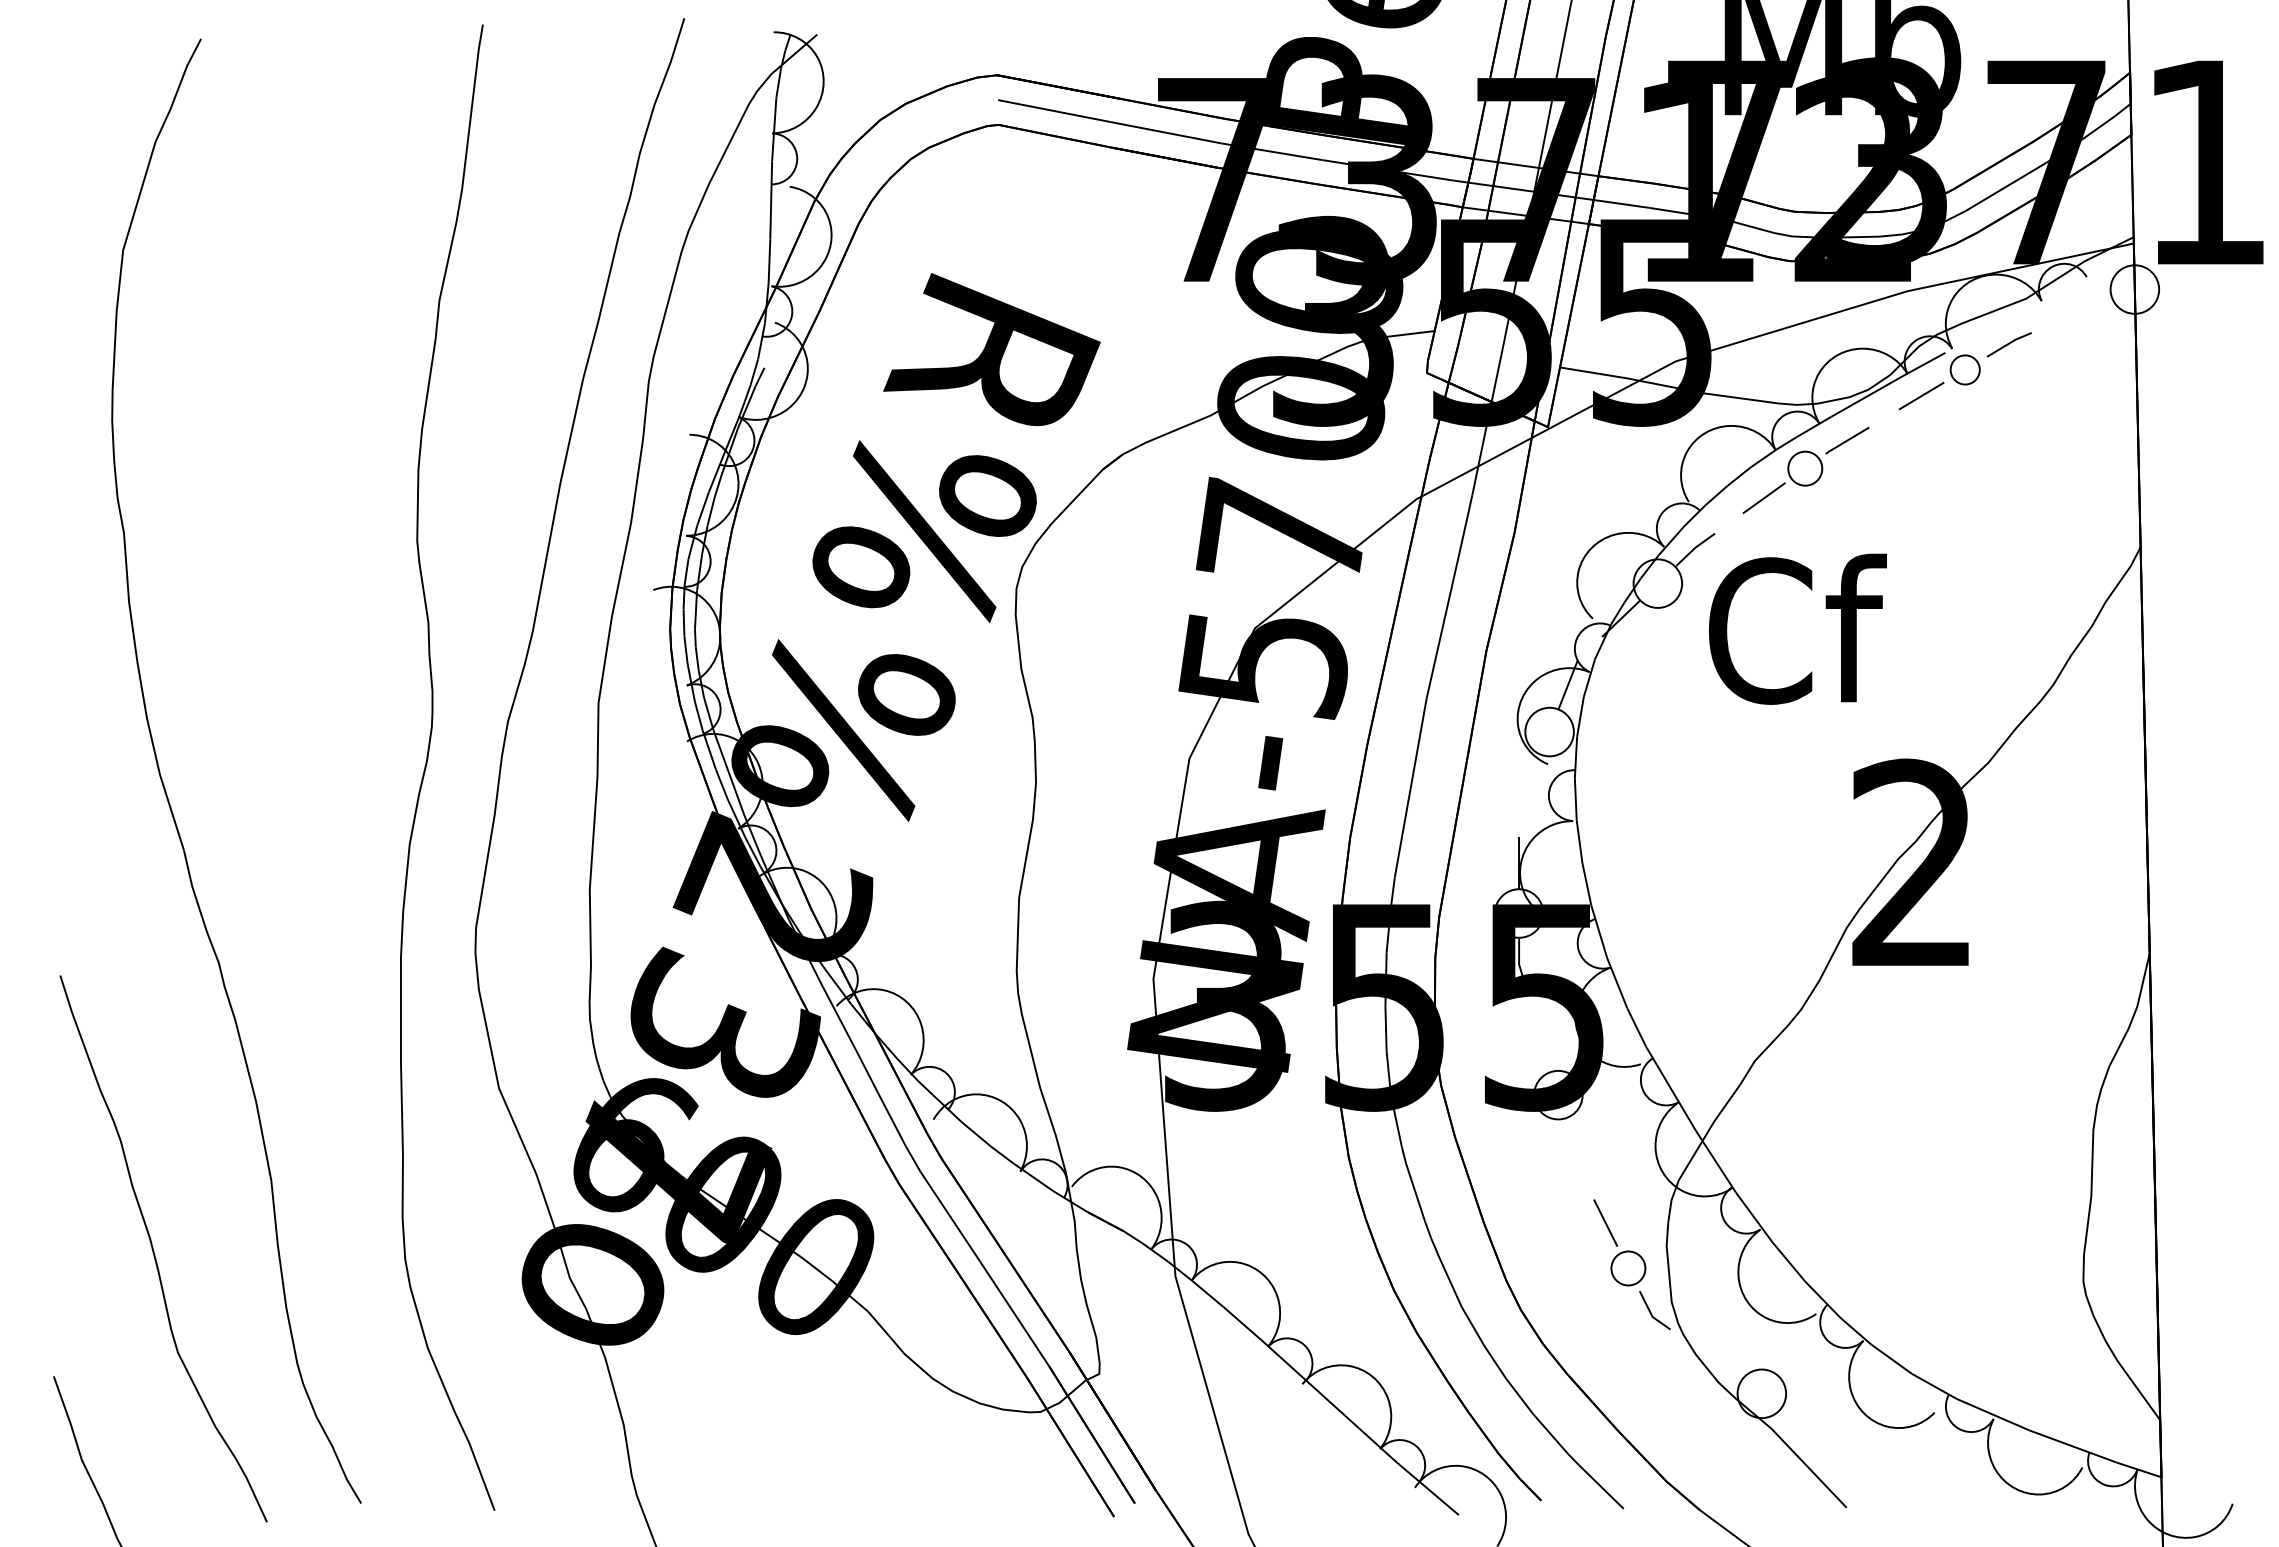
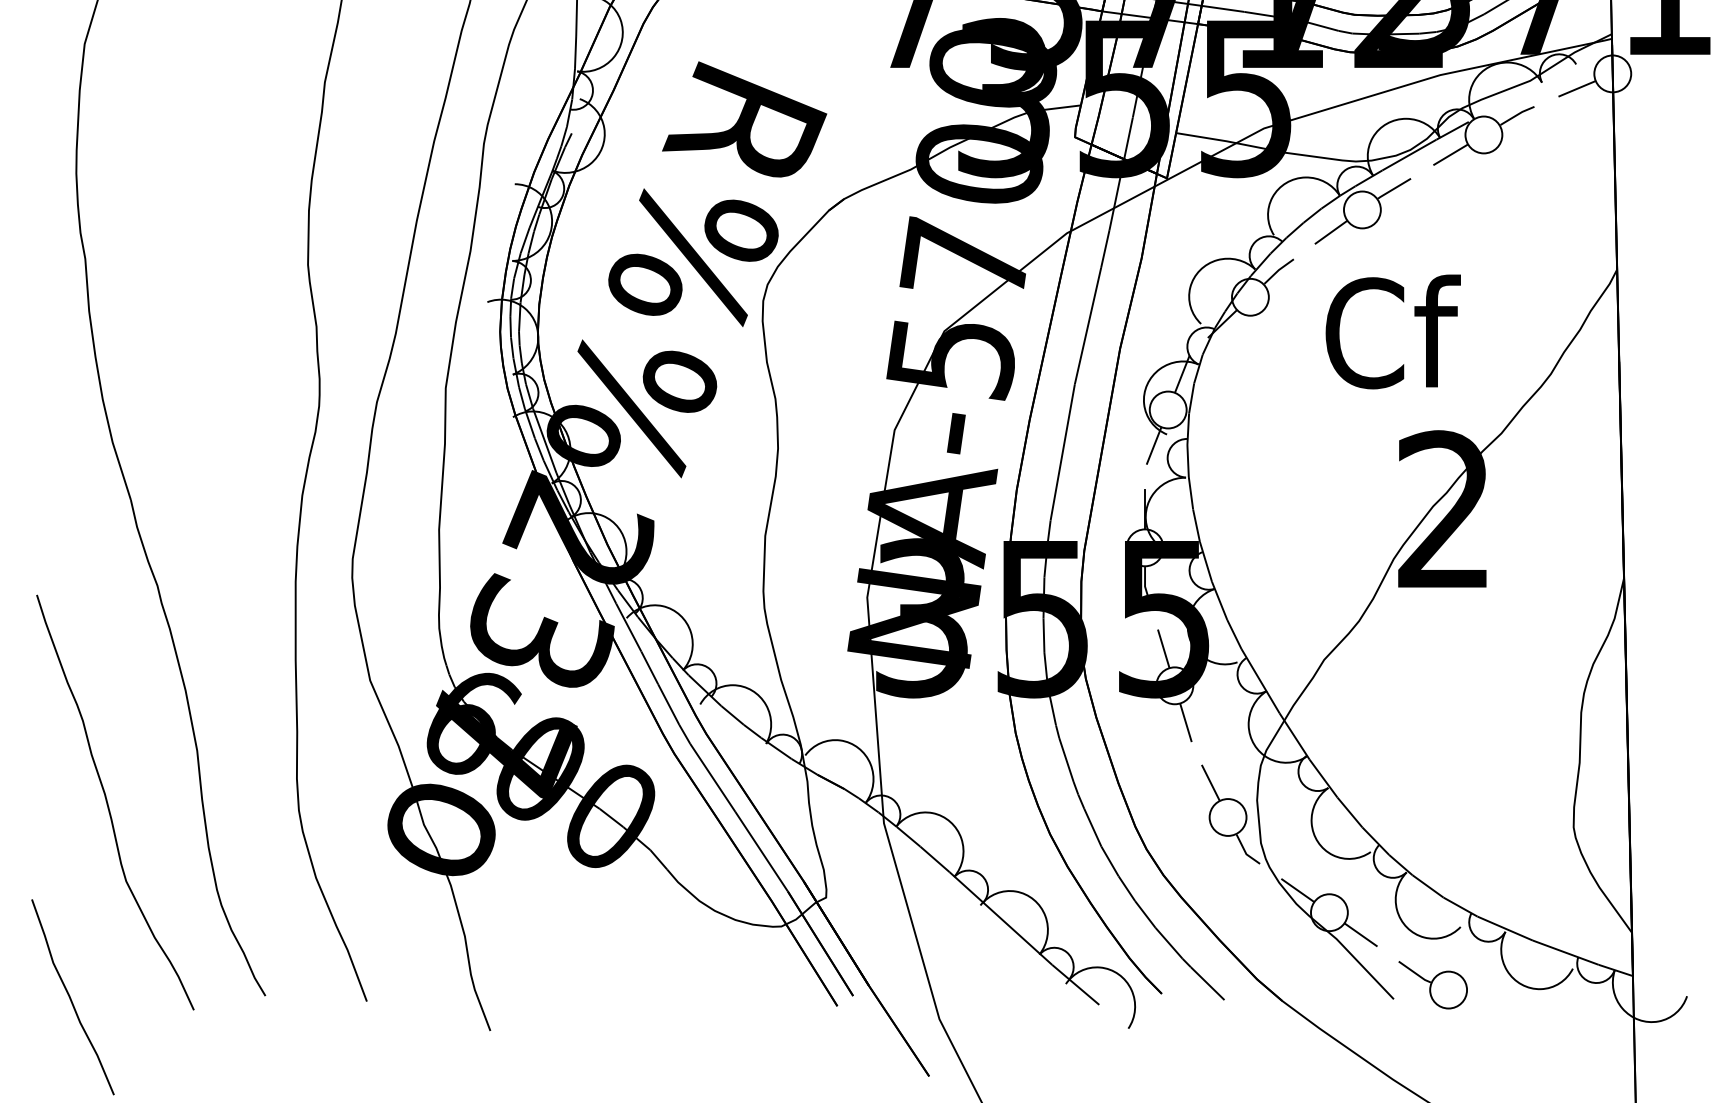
line: (2087, 309) -> (1576, 89), added
circle: (1964, 369) -> (1483, 134), size x1.67
circle: (1805, 468) -> (1362, 209), size x1.43
text: (1797, 628) -> (1392, 331), moved
line: (1530, 778) -> (1153, 445), added
line: (1543, 1046) -> (1163, 648), added
line: (1572, 1143) -> (1185, 722), added
circle: (1628, 1268) -> (1228, 817), size x1.43
line: (1720, 1364) -> (1298, 890), added
line: (1803, 1422) -> (1361, 934), added
part: (1897, 1488) -> (1432, 984), added

